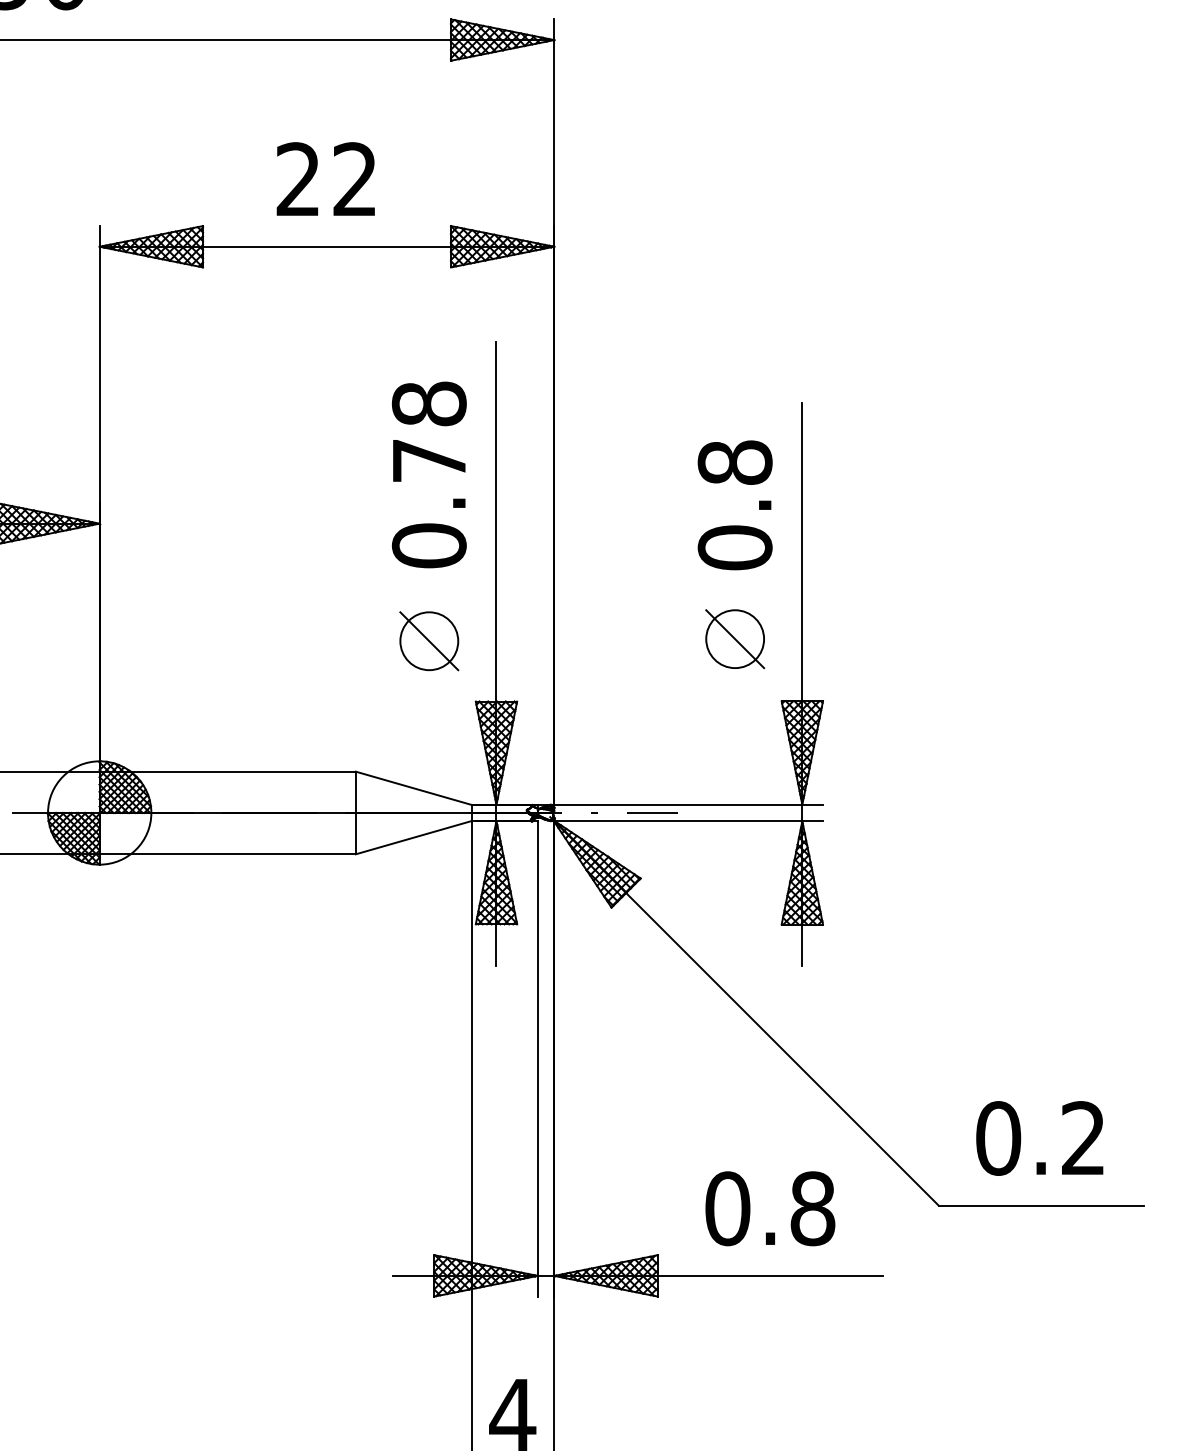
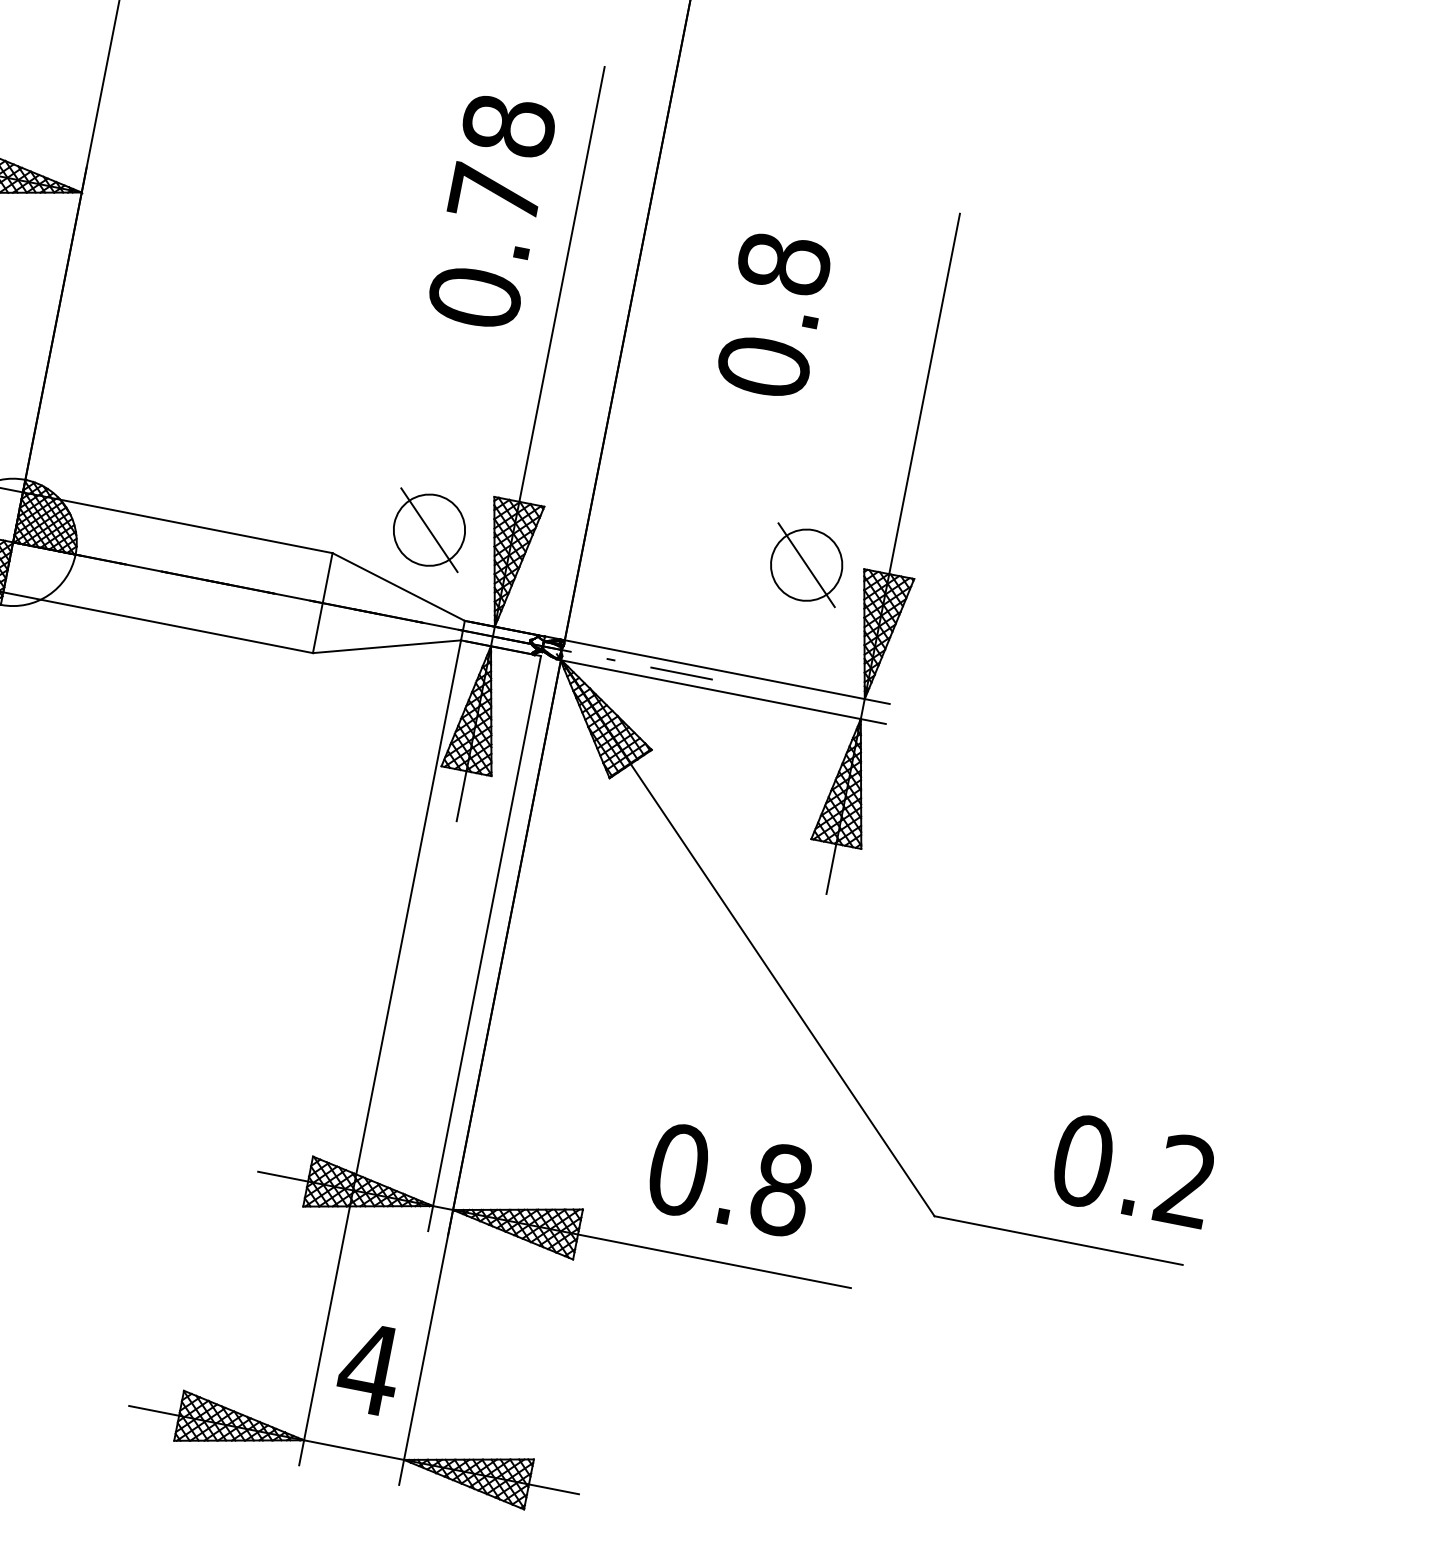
text: (734, 505) -> (773, 315), moved
part: (735, 639) -> (806, 565), moved
part: (429, 641) -> (429, 530), moved
text: (1039, 1138) -> (1132, 1170), moved

